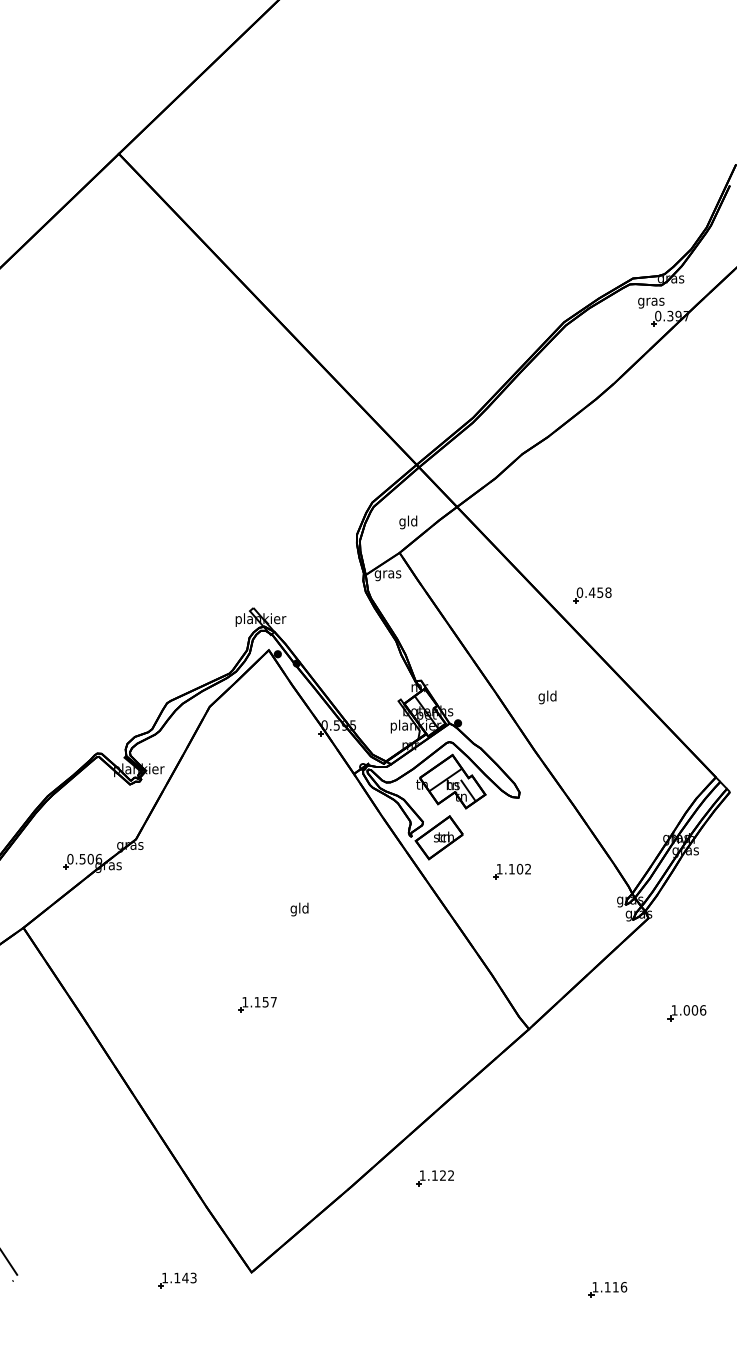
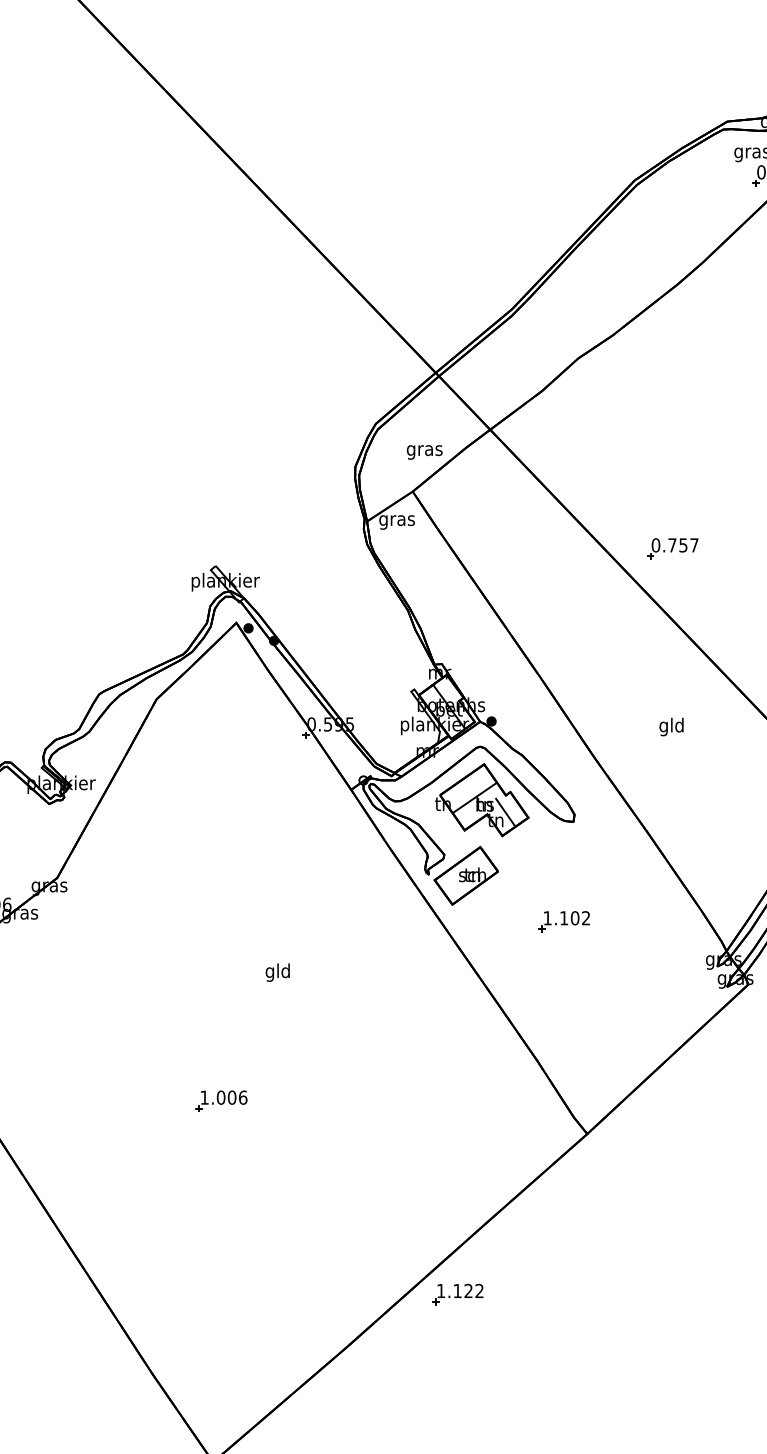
text: (408, 522) -> (424, 450), gld -> gras
text: (599, 592) -> (682, 545), 0.458 -> 0.757
text: (547, 697) -> (671, 727), moved
text: (265, 1001) -> (231, 1096), 1.157 -> 1.006
part: (434, 1178) -> (457, 1294), moved

